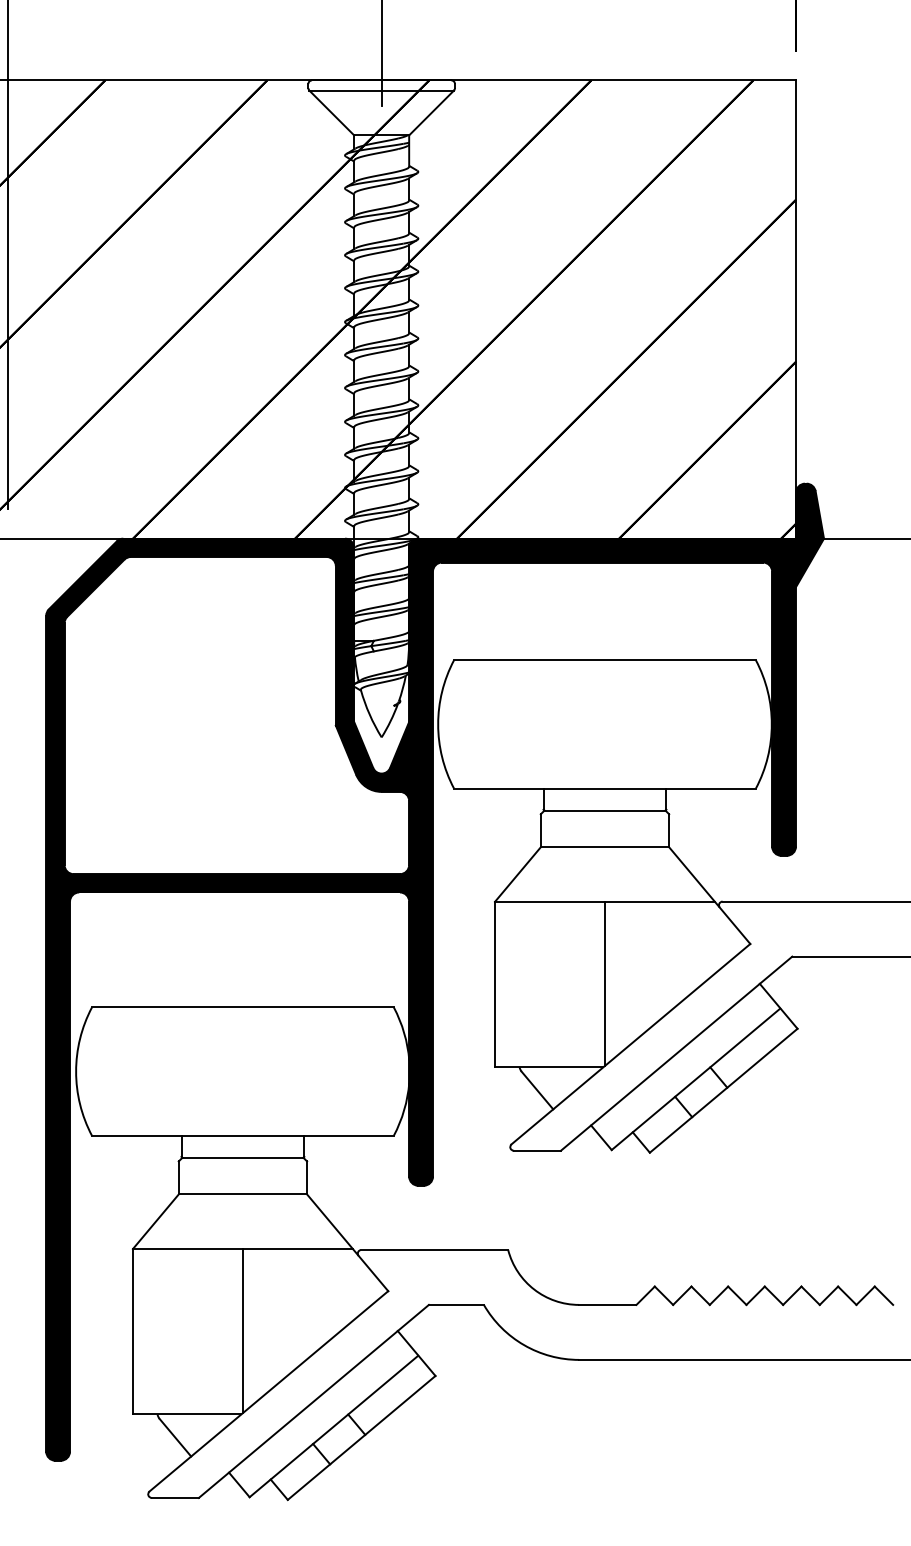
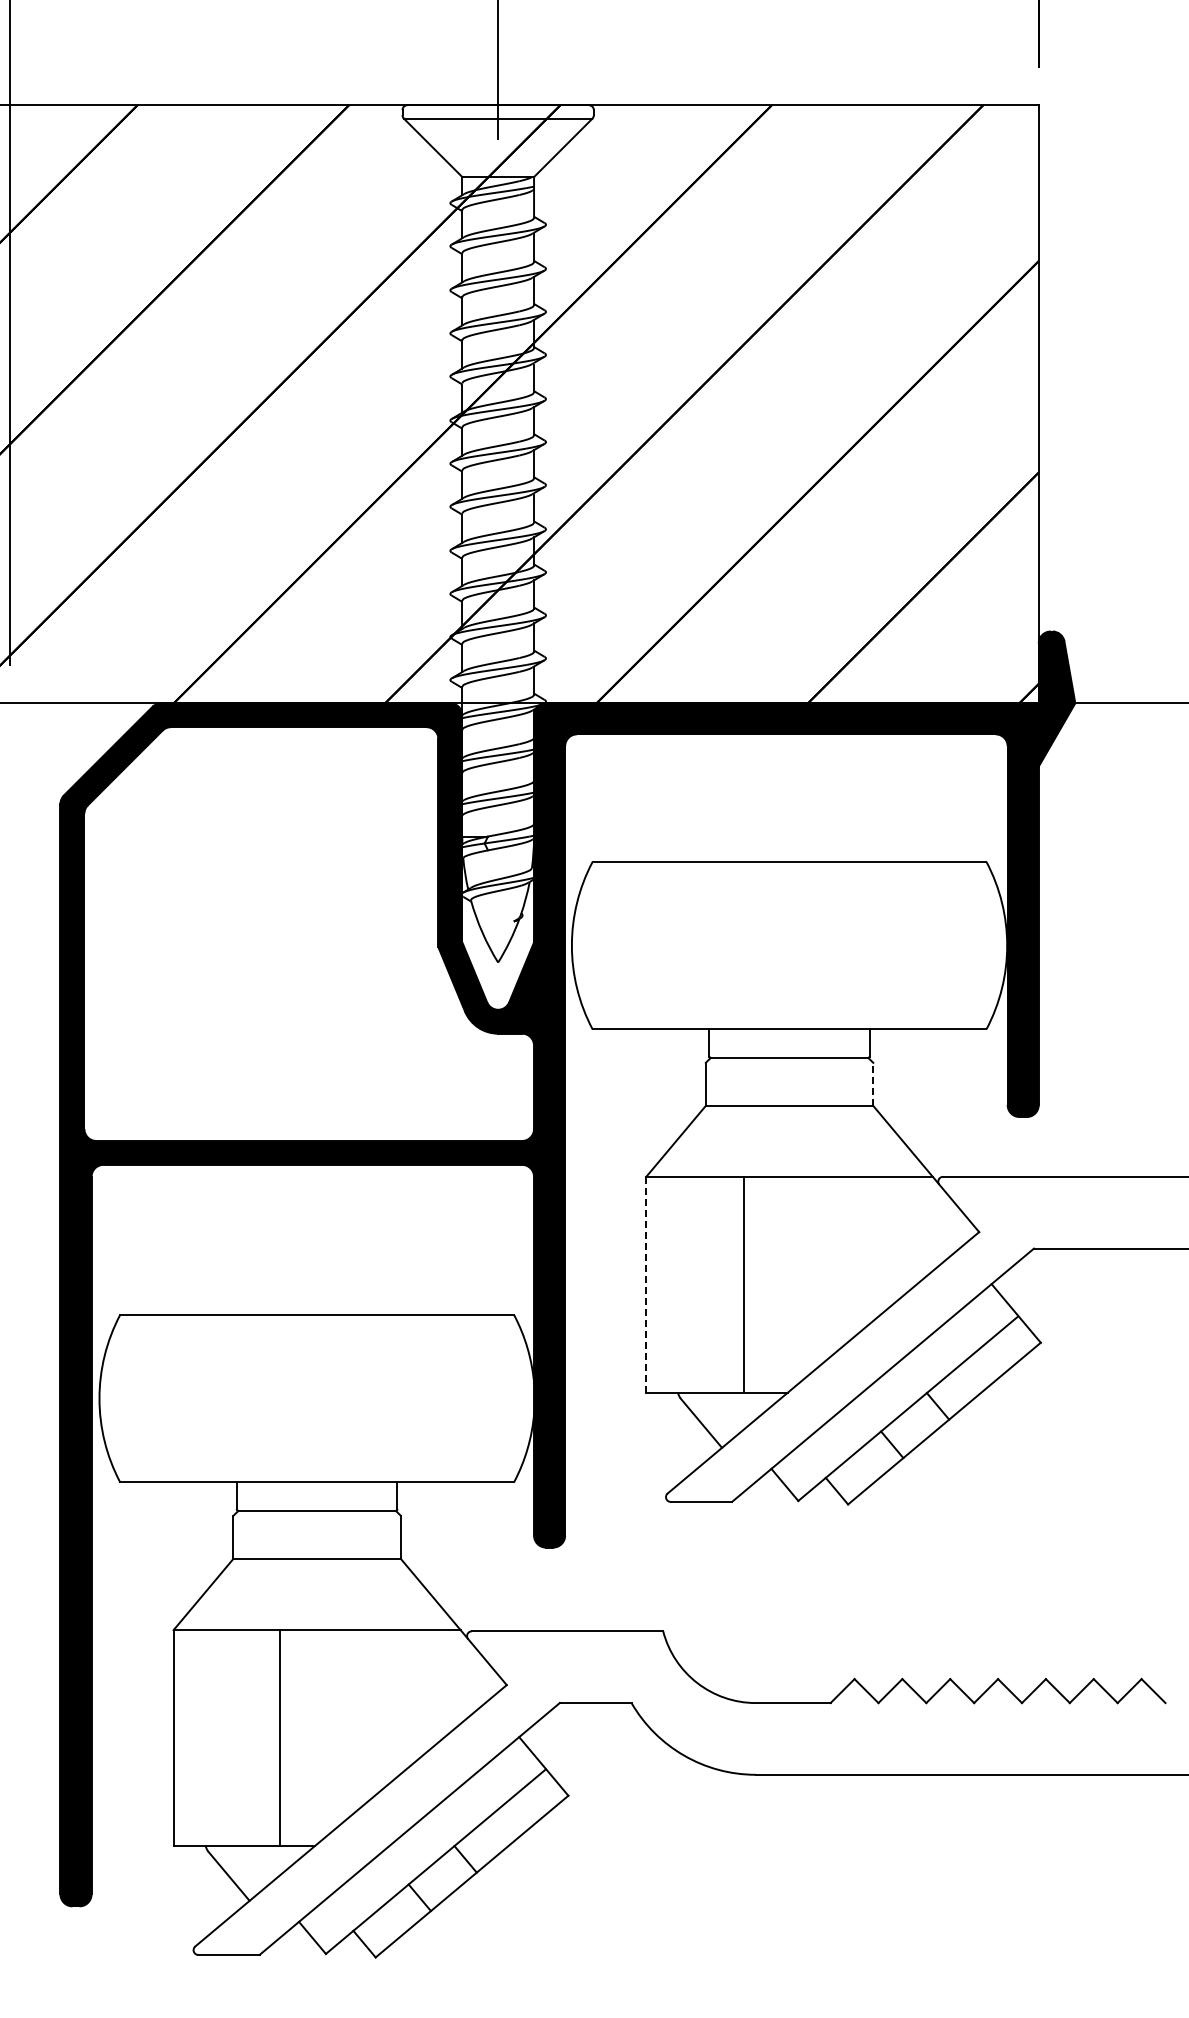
line: (669, 830) -> (873, 1084), solid -> dashed
line: (495, 984) -> (646, 1285), solid -> dashed
line: (604, 984) -> (743, 1284), moved
line: (243, 1331) -> (280, 1737), moved

